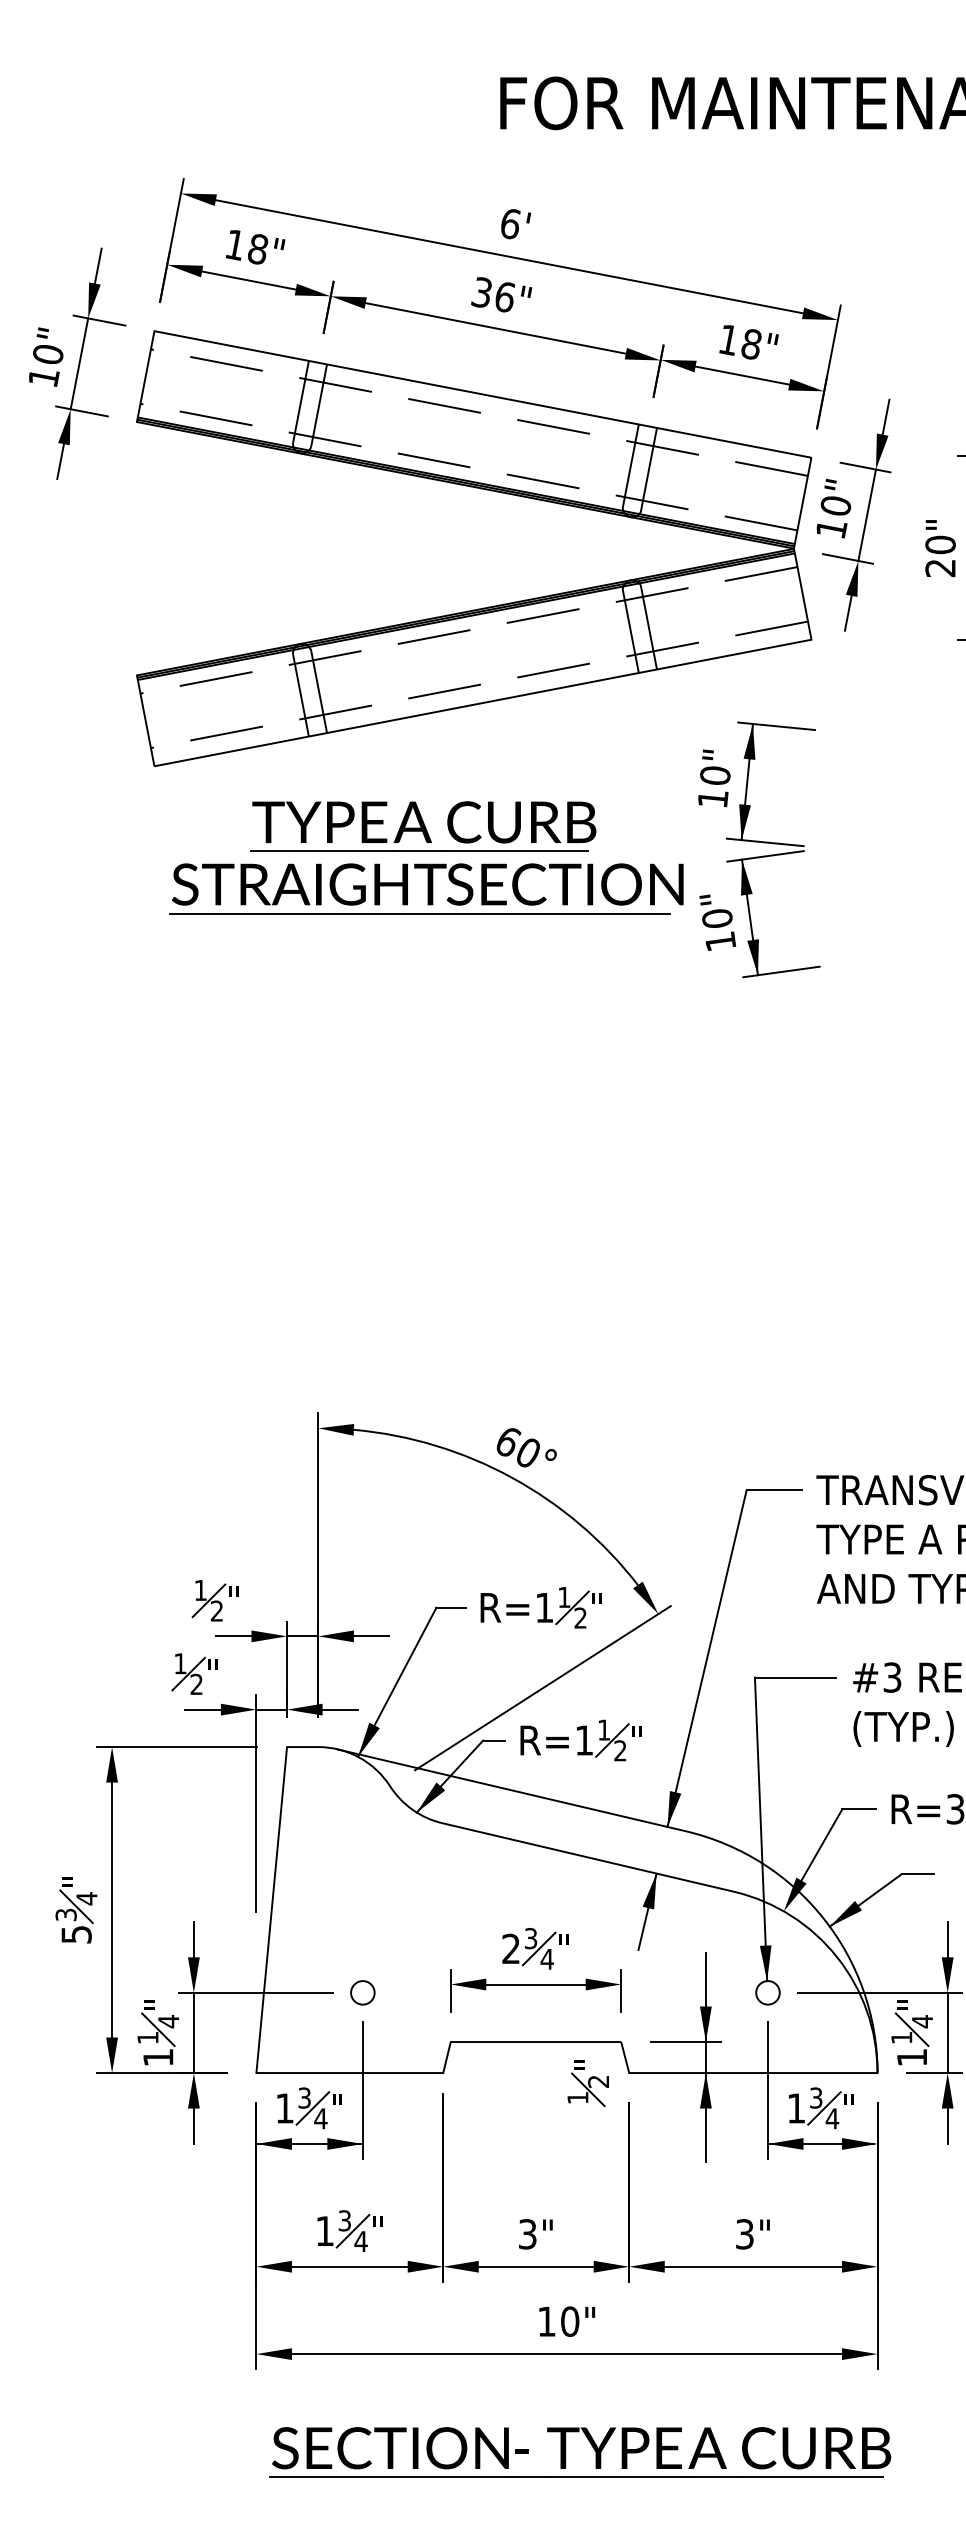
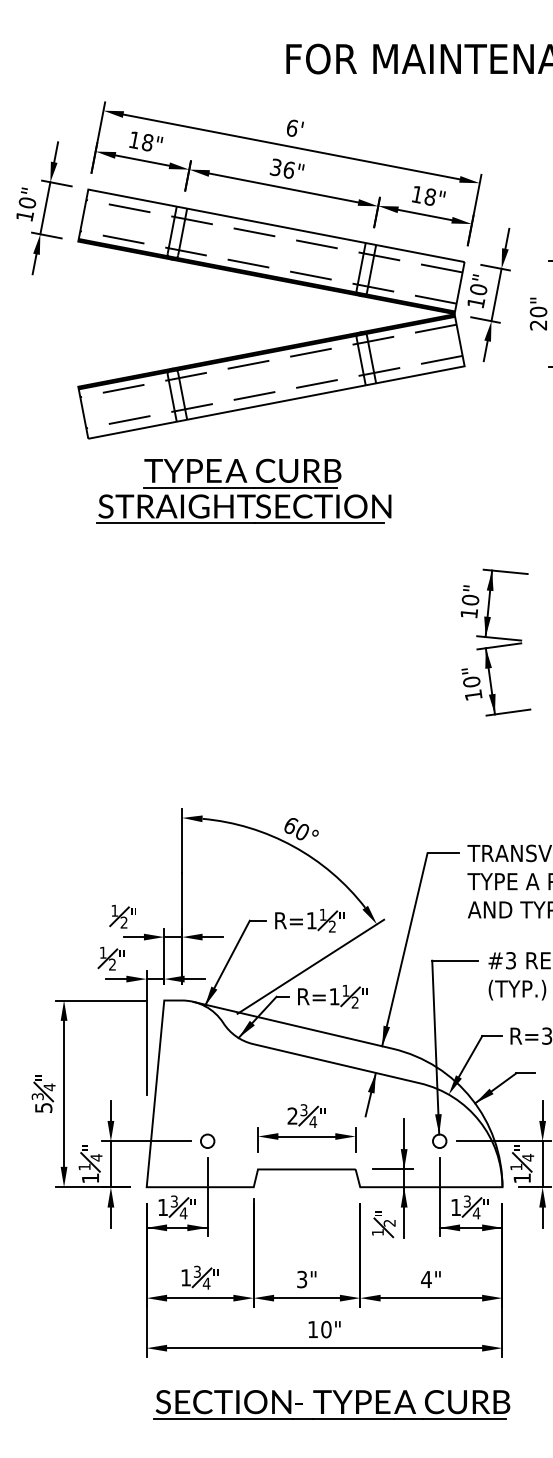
part: (758, 849) -> (495, 642), moved
part: (587, 2084) -> (383, 1224), moved
text: (744, 2234) -> (426, 1279), 3" -> 4"

